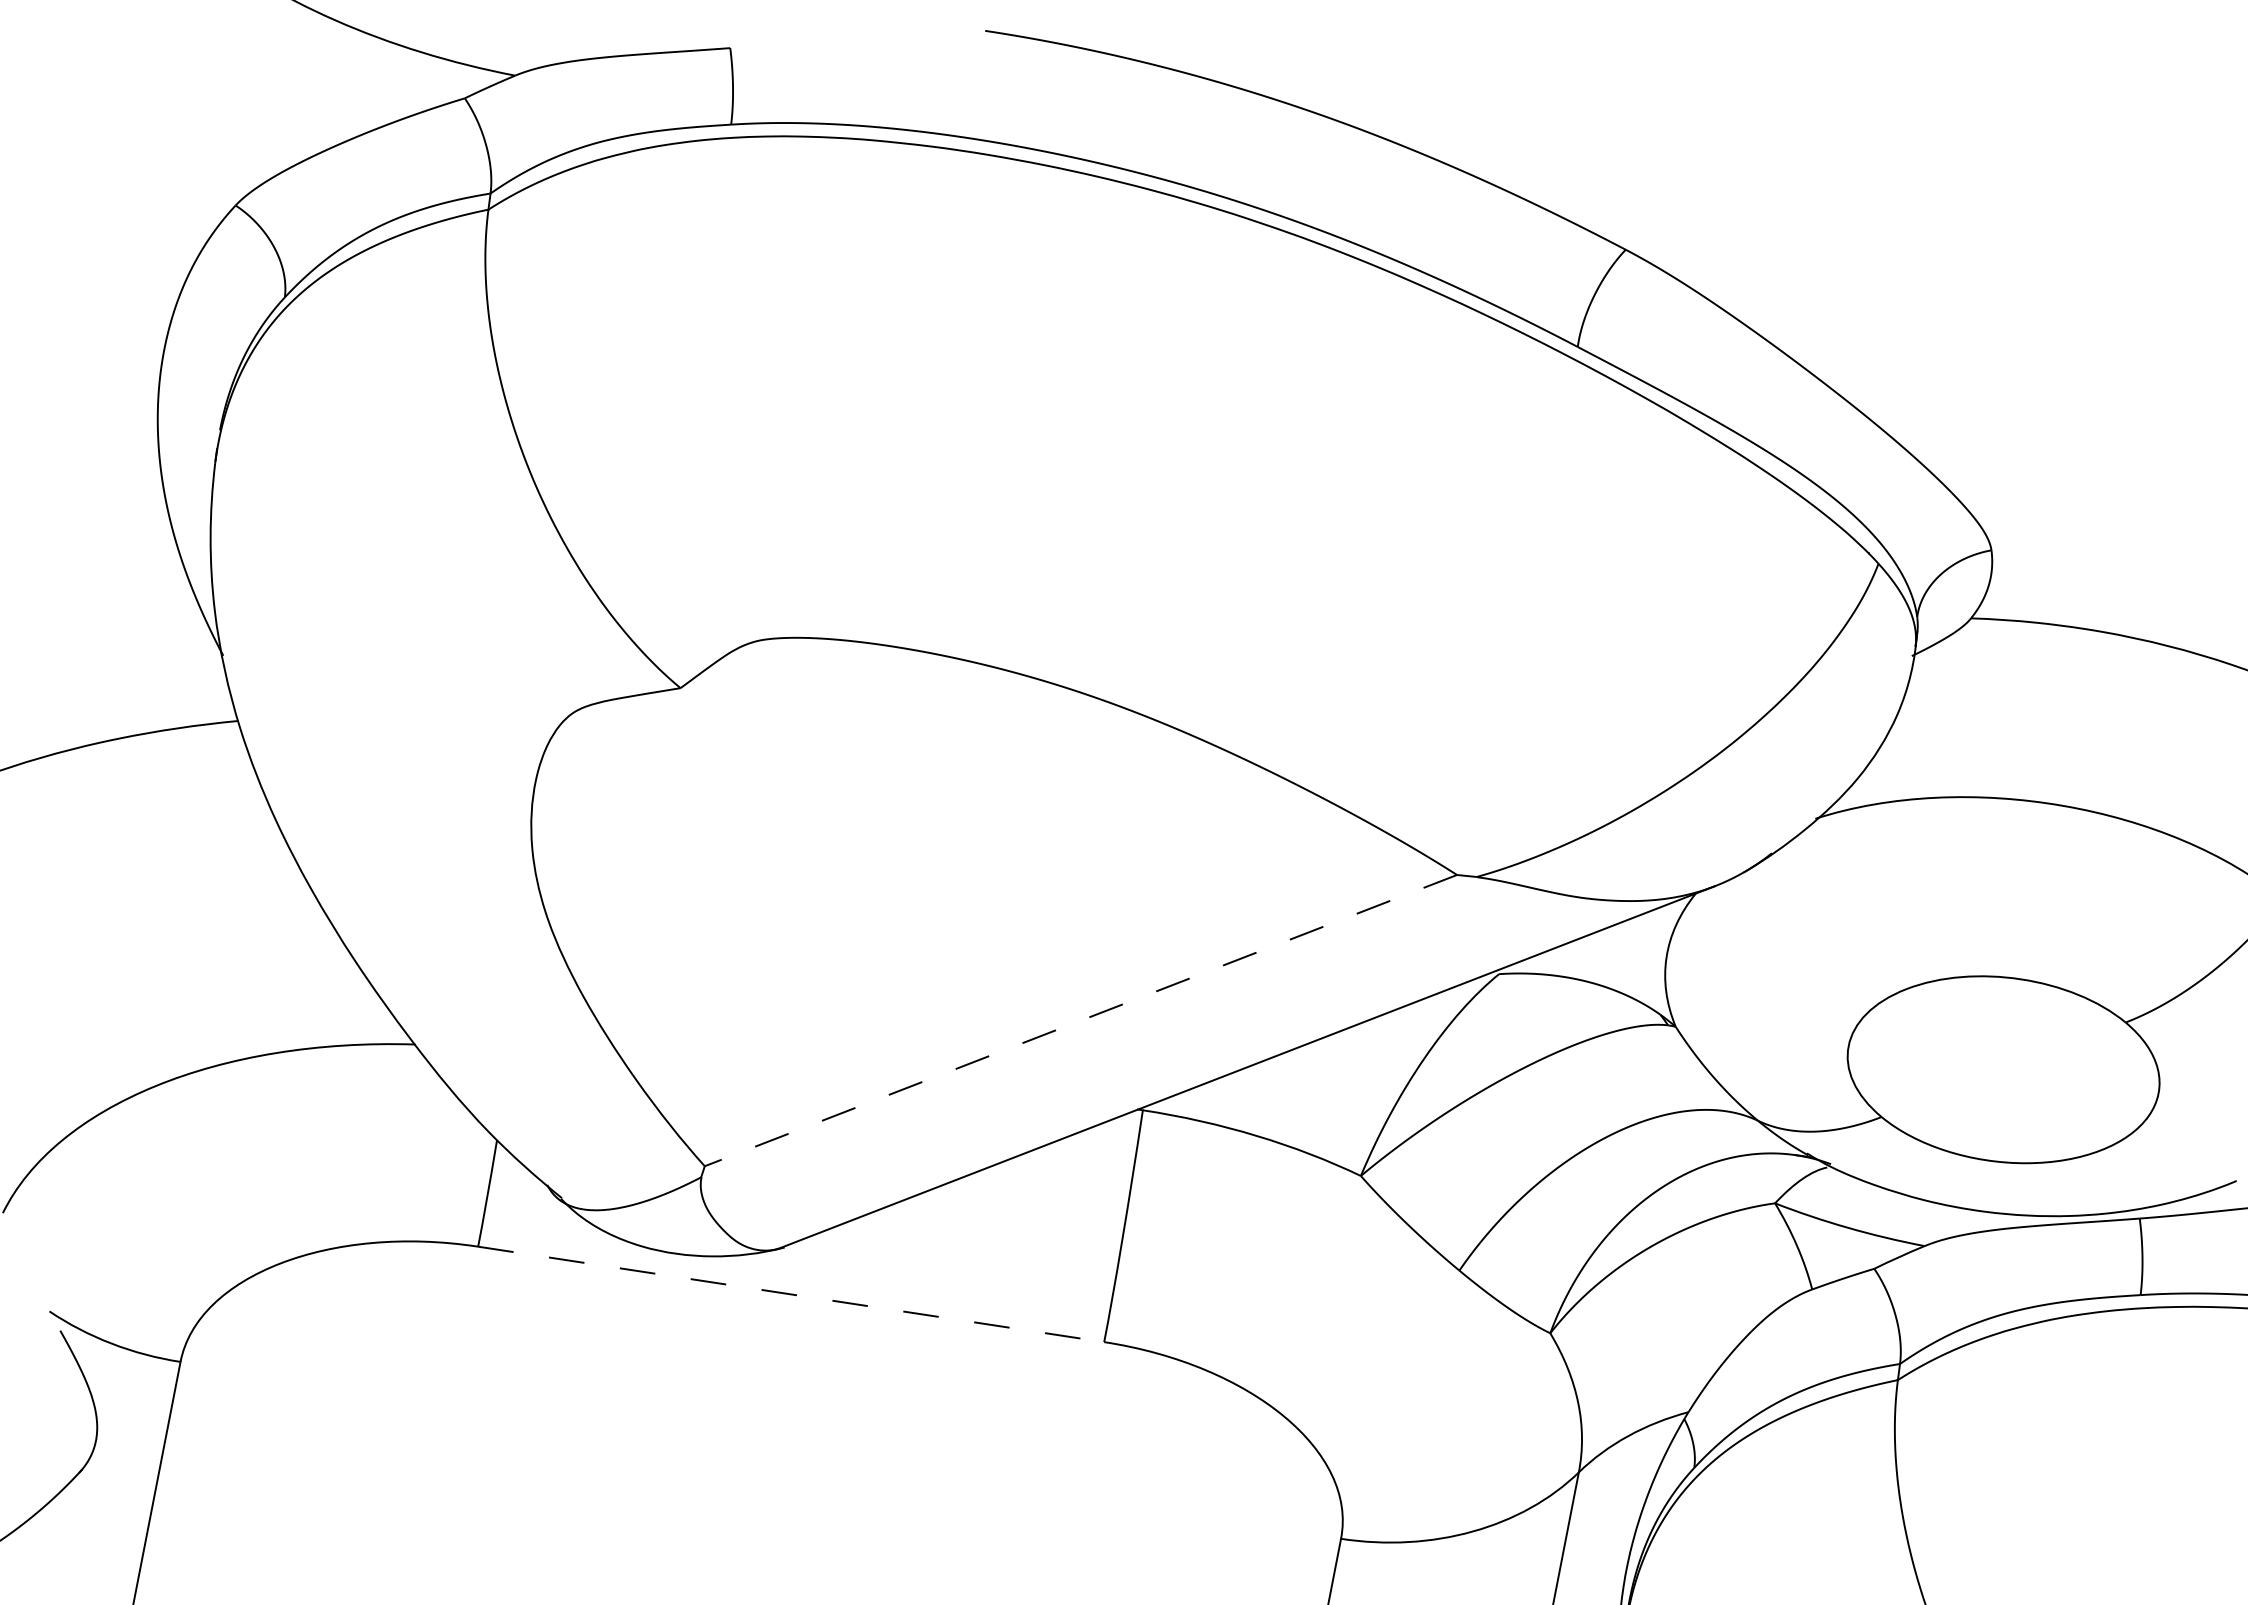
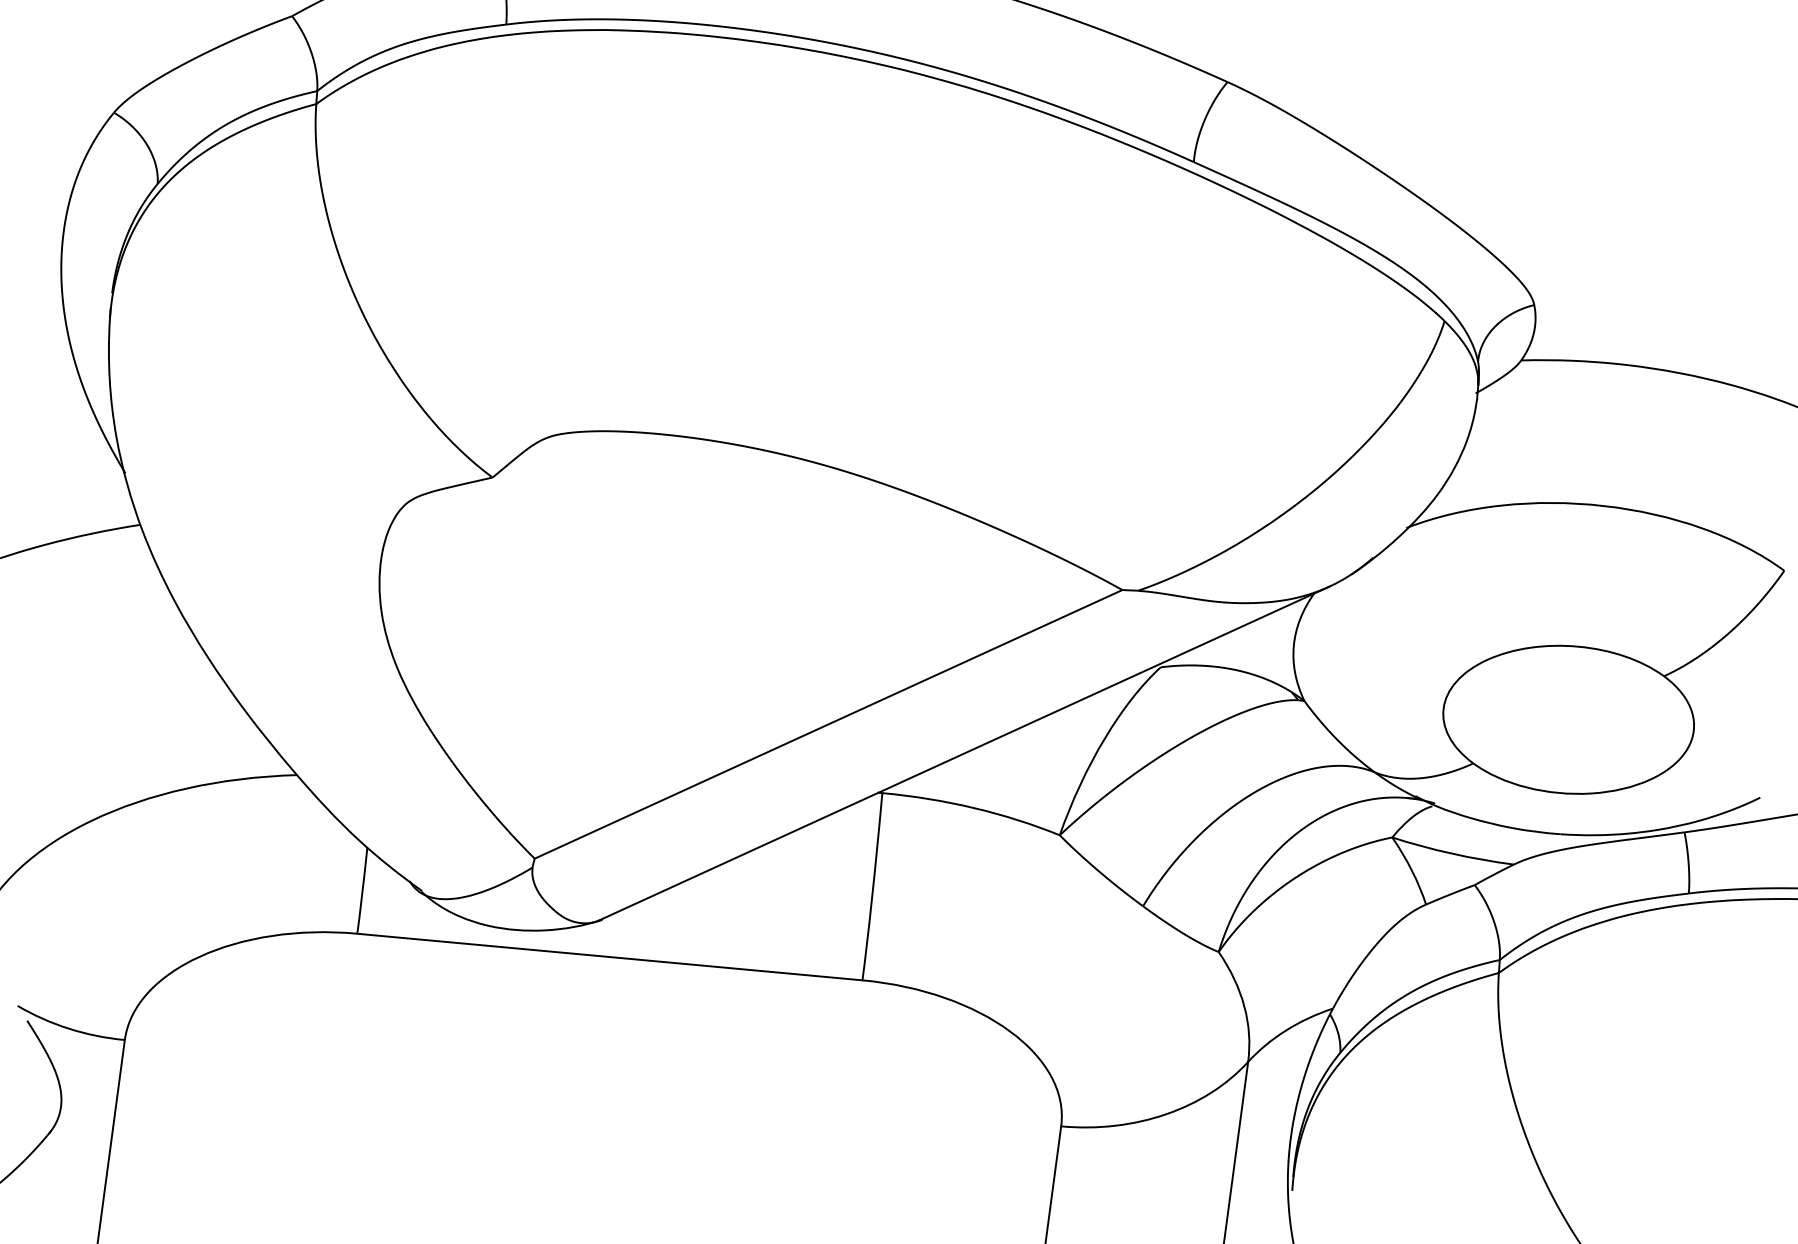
line: (1080, 1020) -> (828, 724), dashed -> solid
line: (791, 1294) -> (610, 957), dashed -> solid

